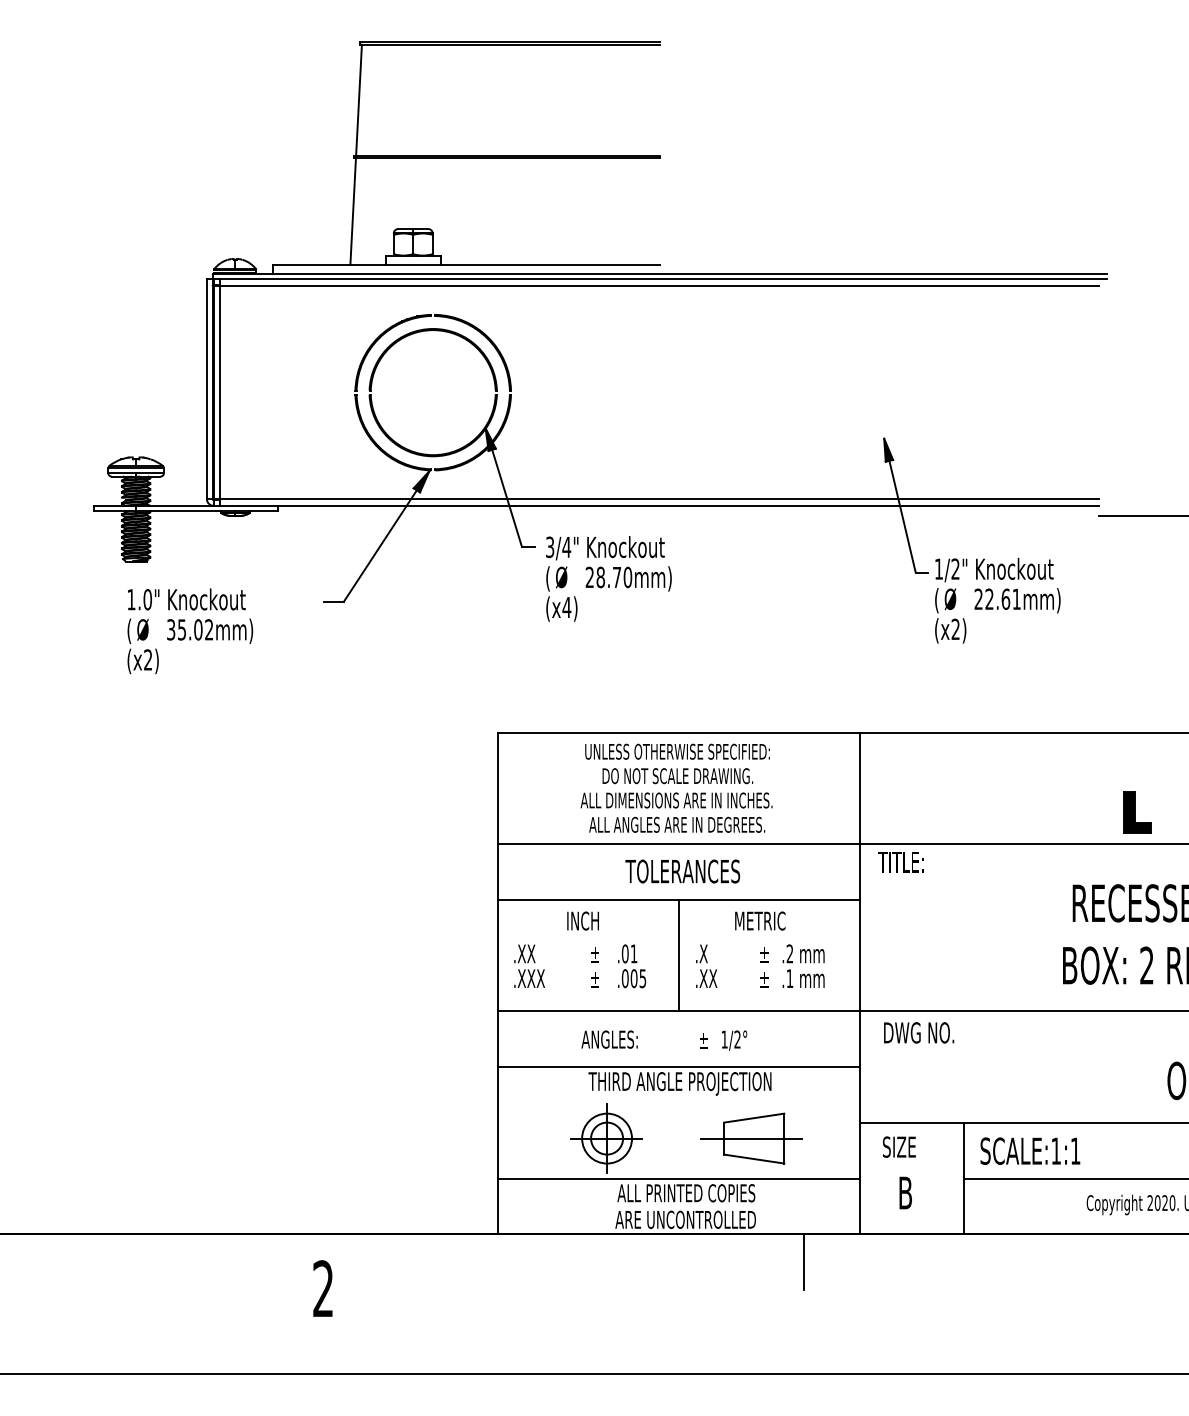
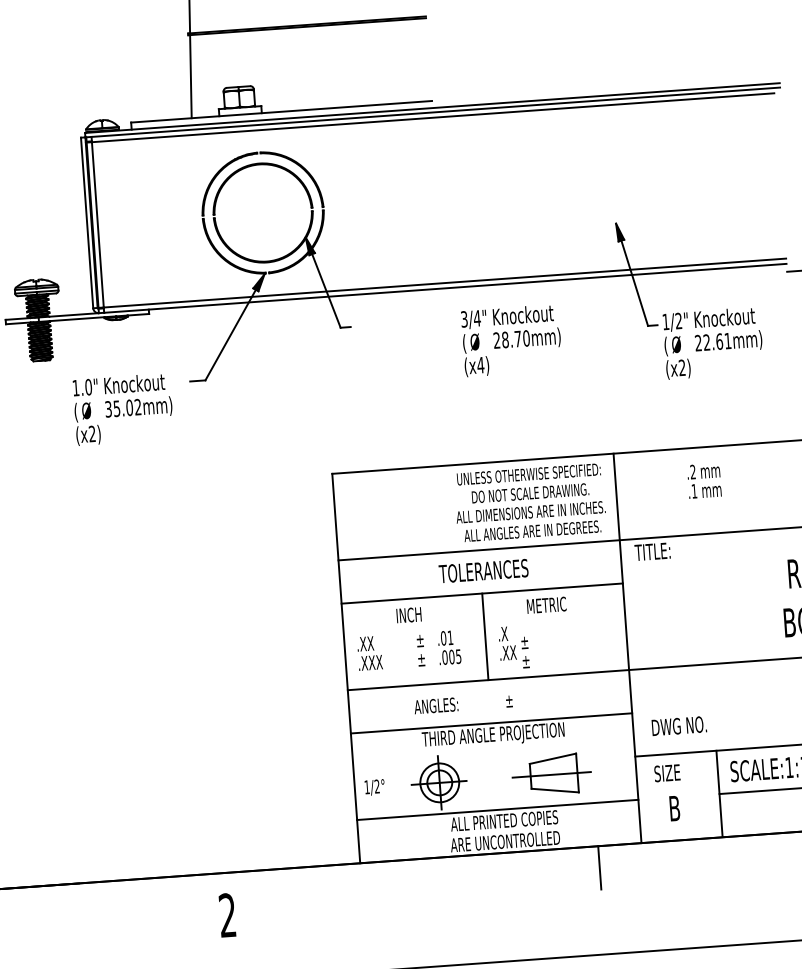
text: (608, 578) -> (511, 340), moved
text: (190, 631) -> (123, 409), moved
text: (676, 787) -> (530, 502), moved
text: (803, 965) -> (704, 480), moved
text: (764, 967) -> (525, 652), moved
text: (919, 1032) -> (679, 725), moved
text: (734, 1040) -> (374, 787), moved

